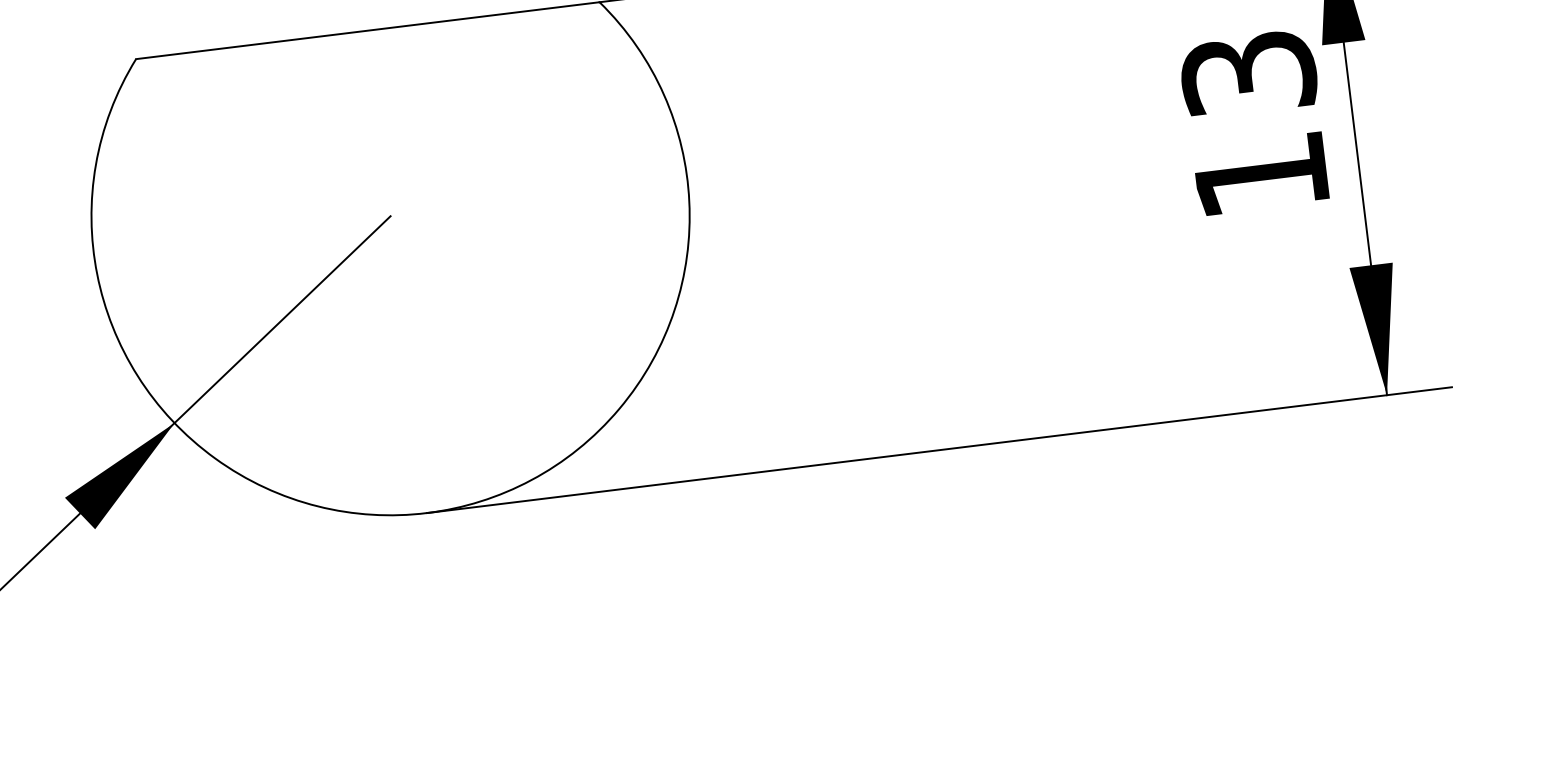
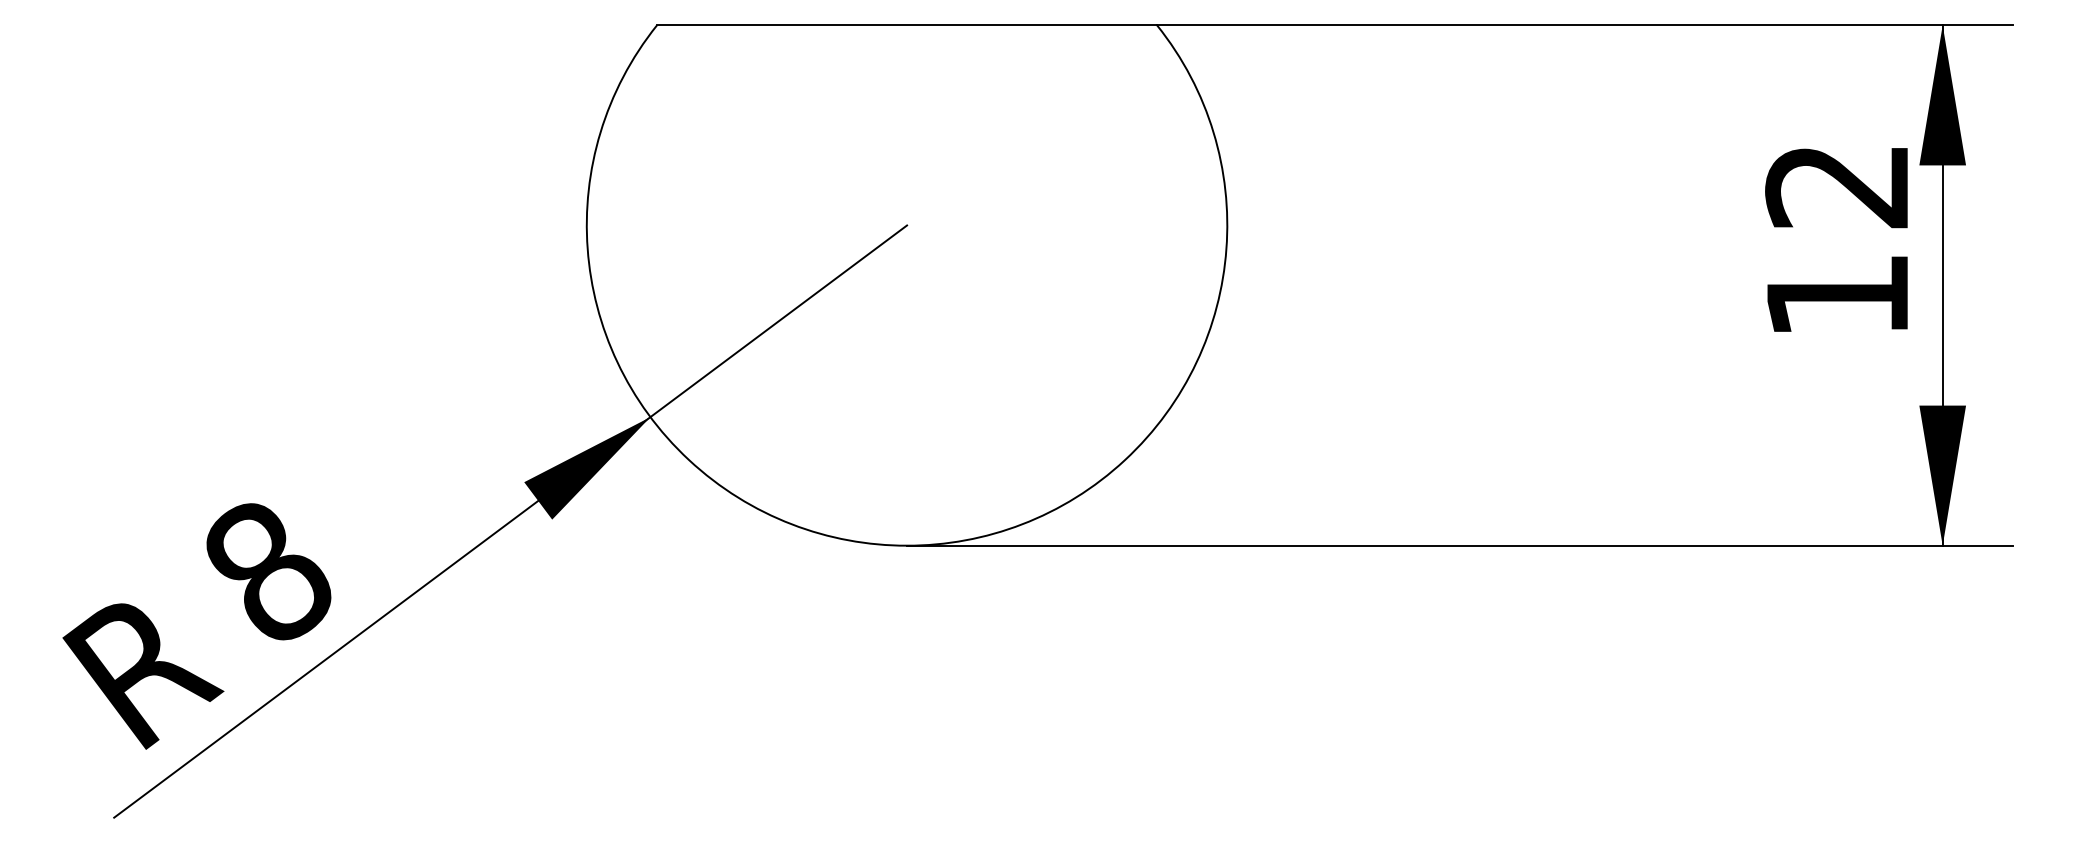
text: (1248, 74) -> (1837, 186), 13 -> 12

